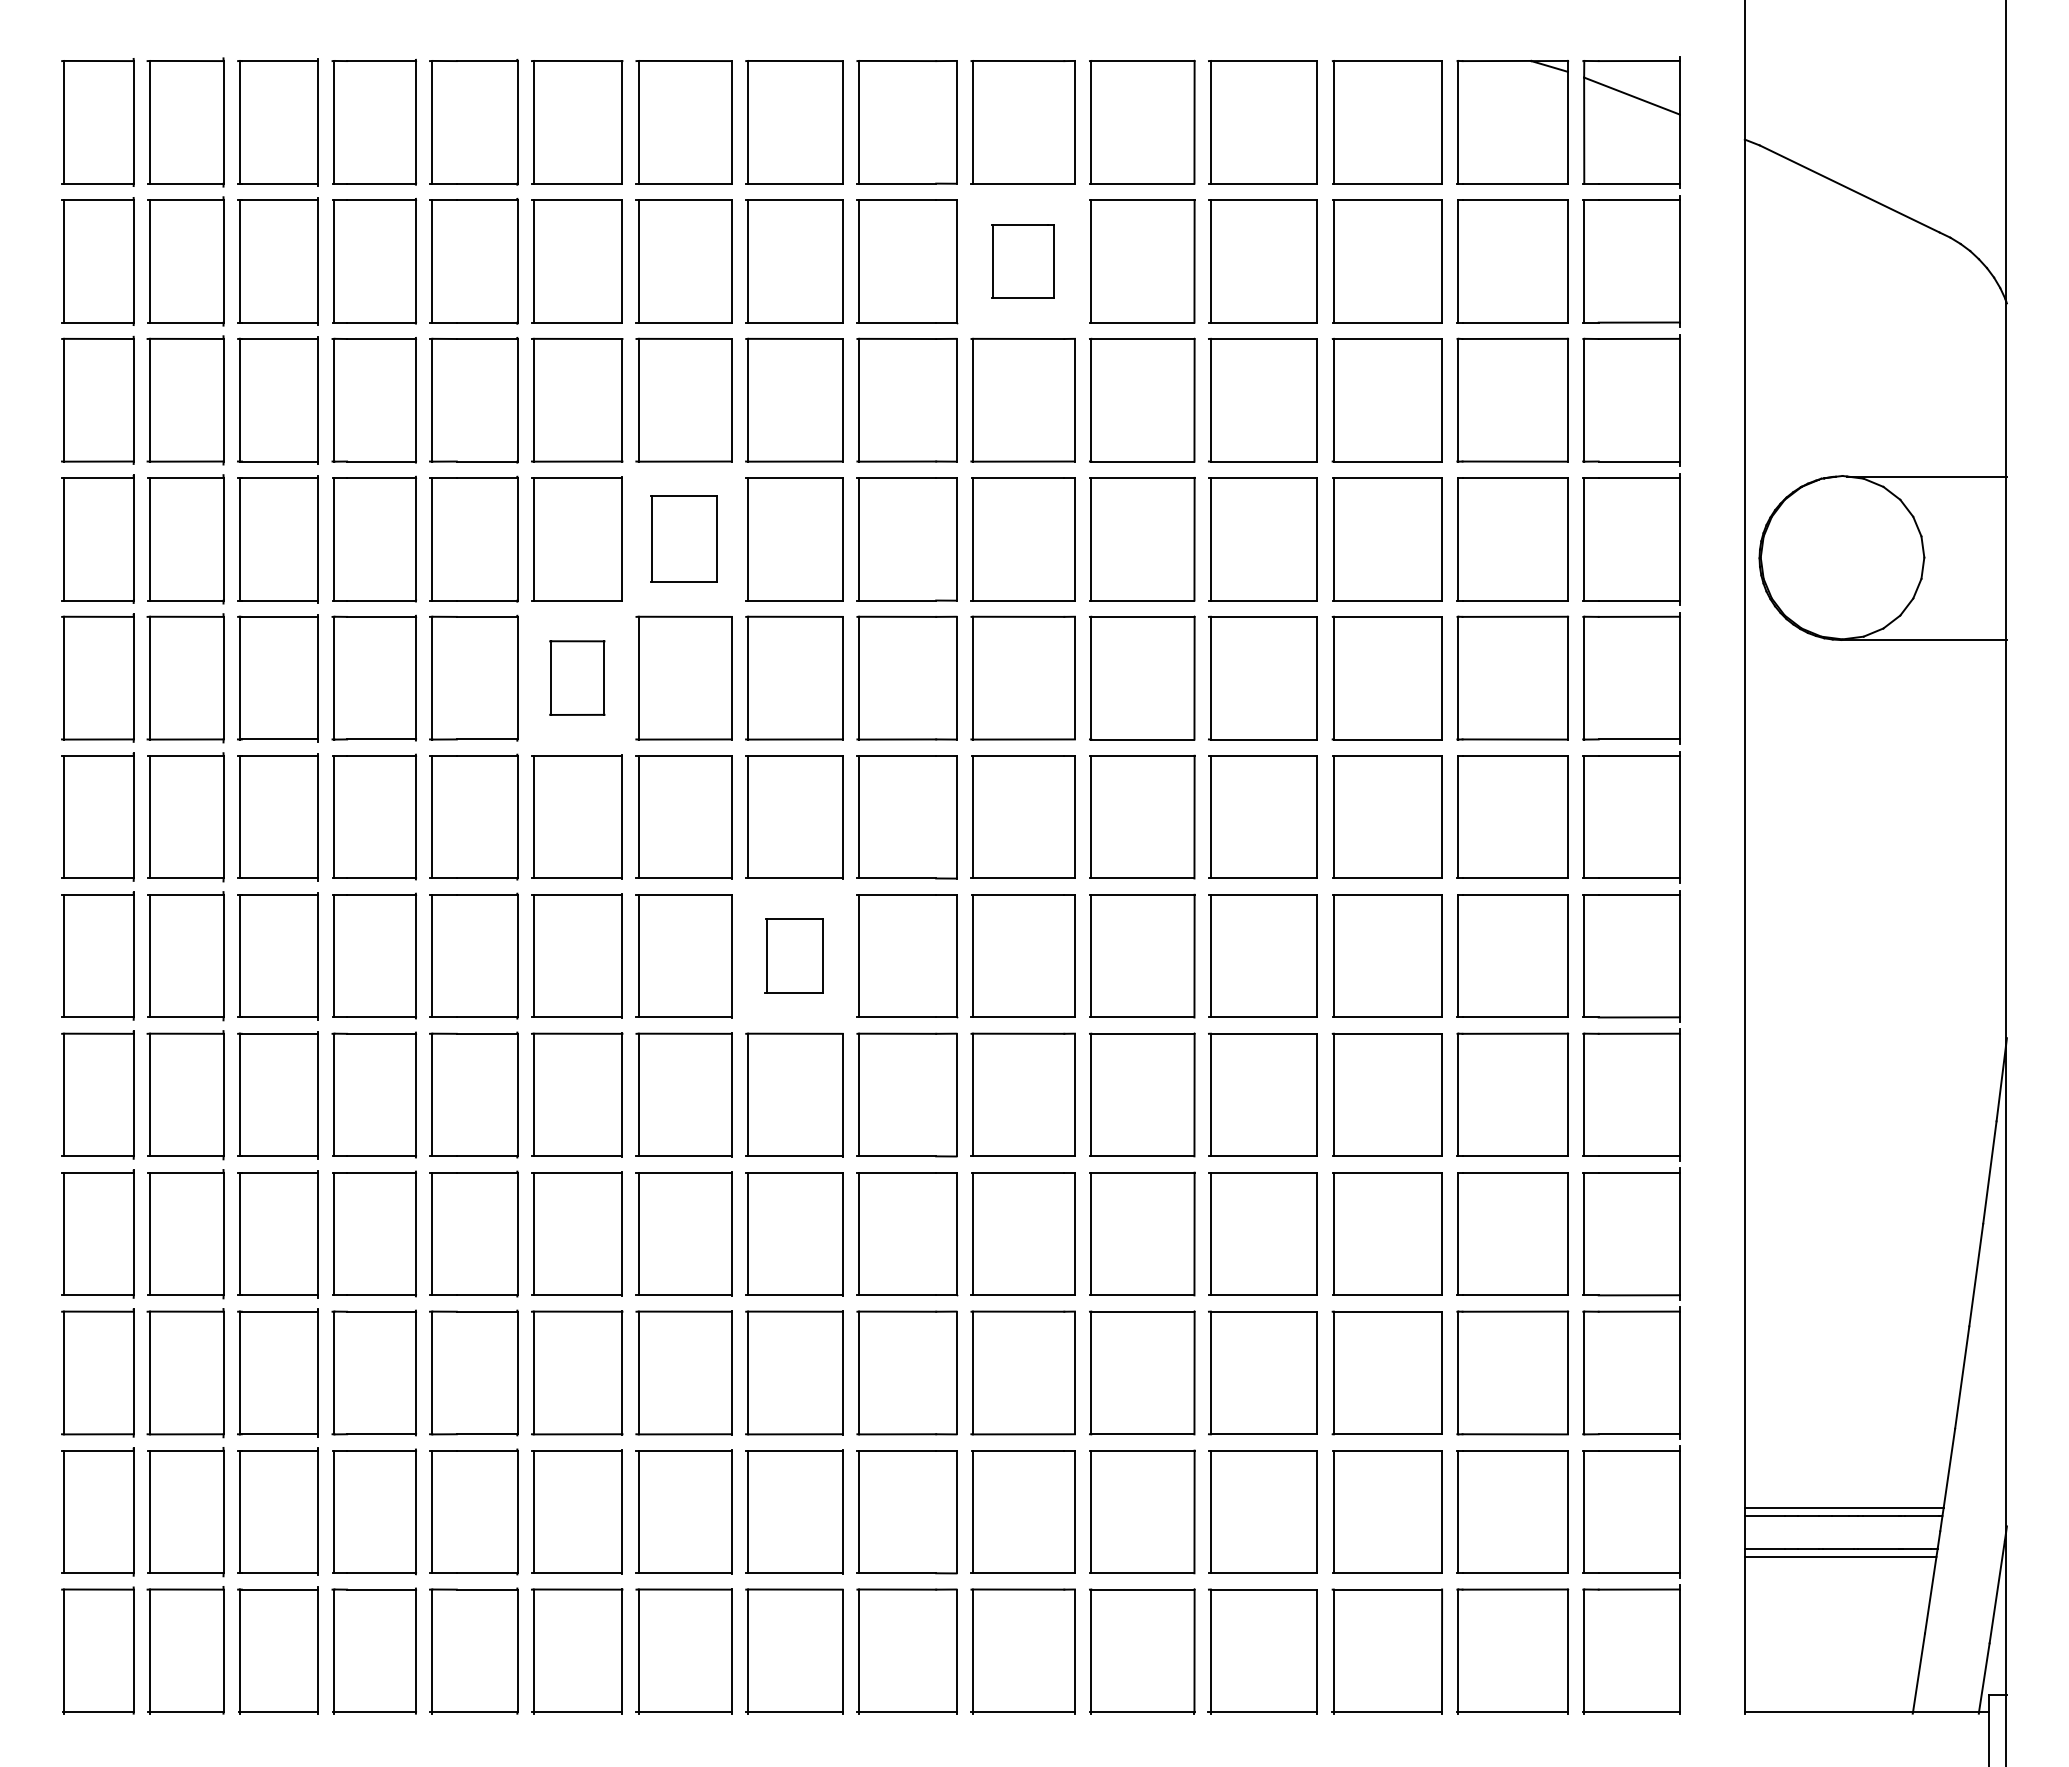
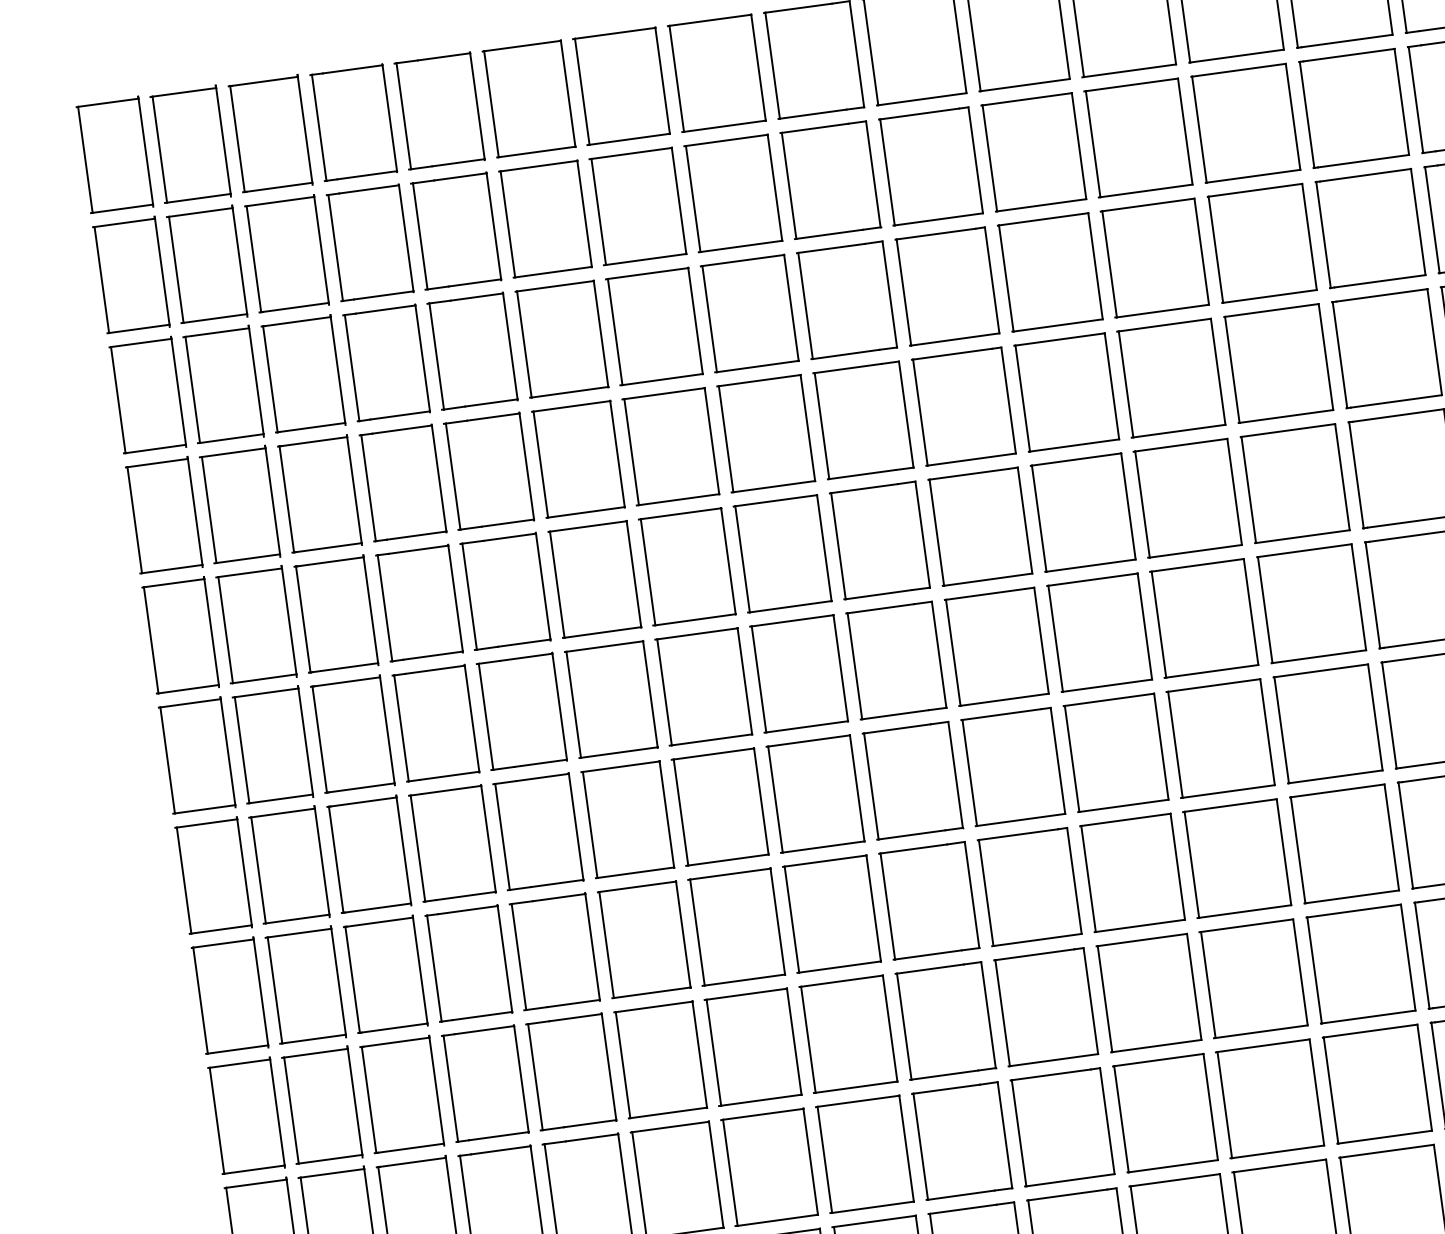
part: (1022, 261) -> (930, 166), size x1.67
part: (683, 539) -> (670, 447), size x1.43
part: (577, 677) -> (595, 578), size x1.67
part: (794, 956) -> (815, 794), size x1.67

